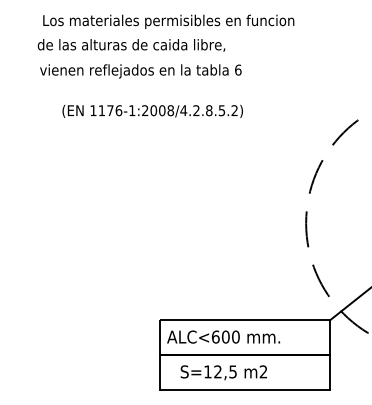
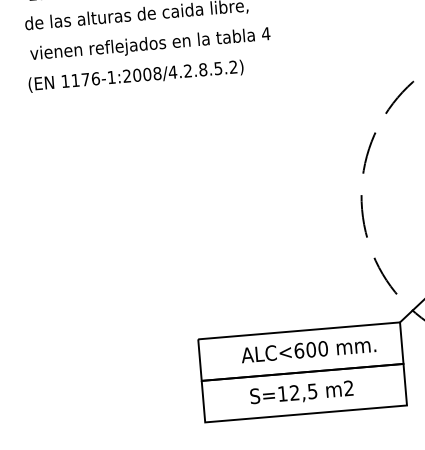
text: (237, 69) -> (265, 33), 6 -> 4
text: (152, 110) -> (135, 75), moved
text: (223, 336) -> (308, 349), moved
text: (223, 372) -> (301, 393), moved

